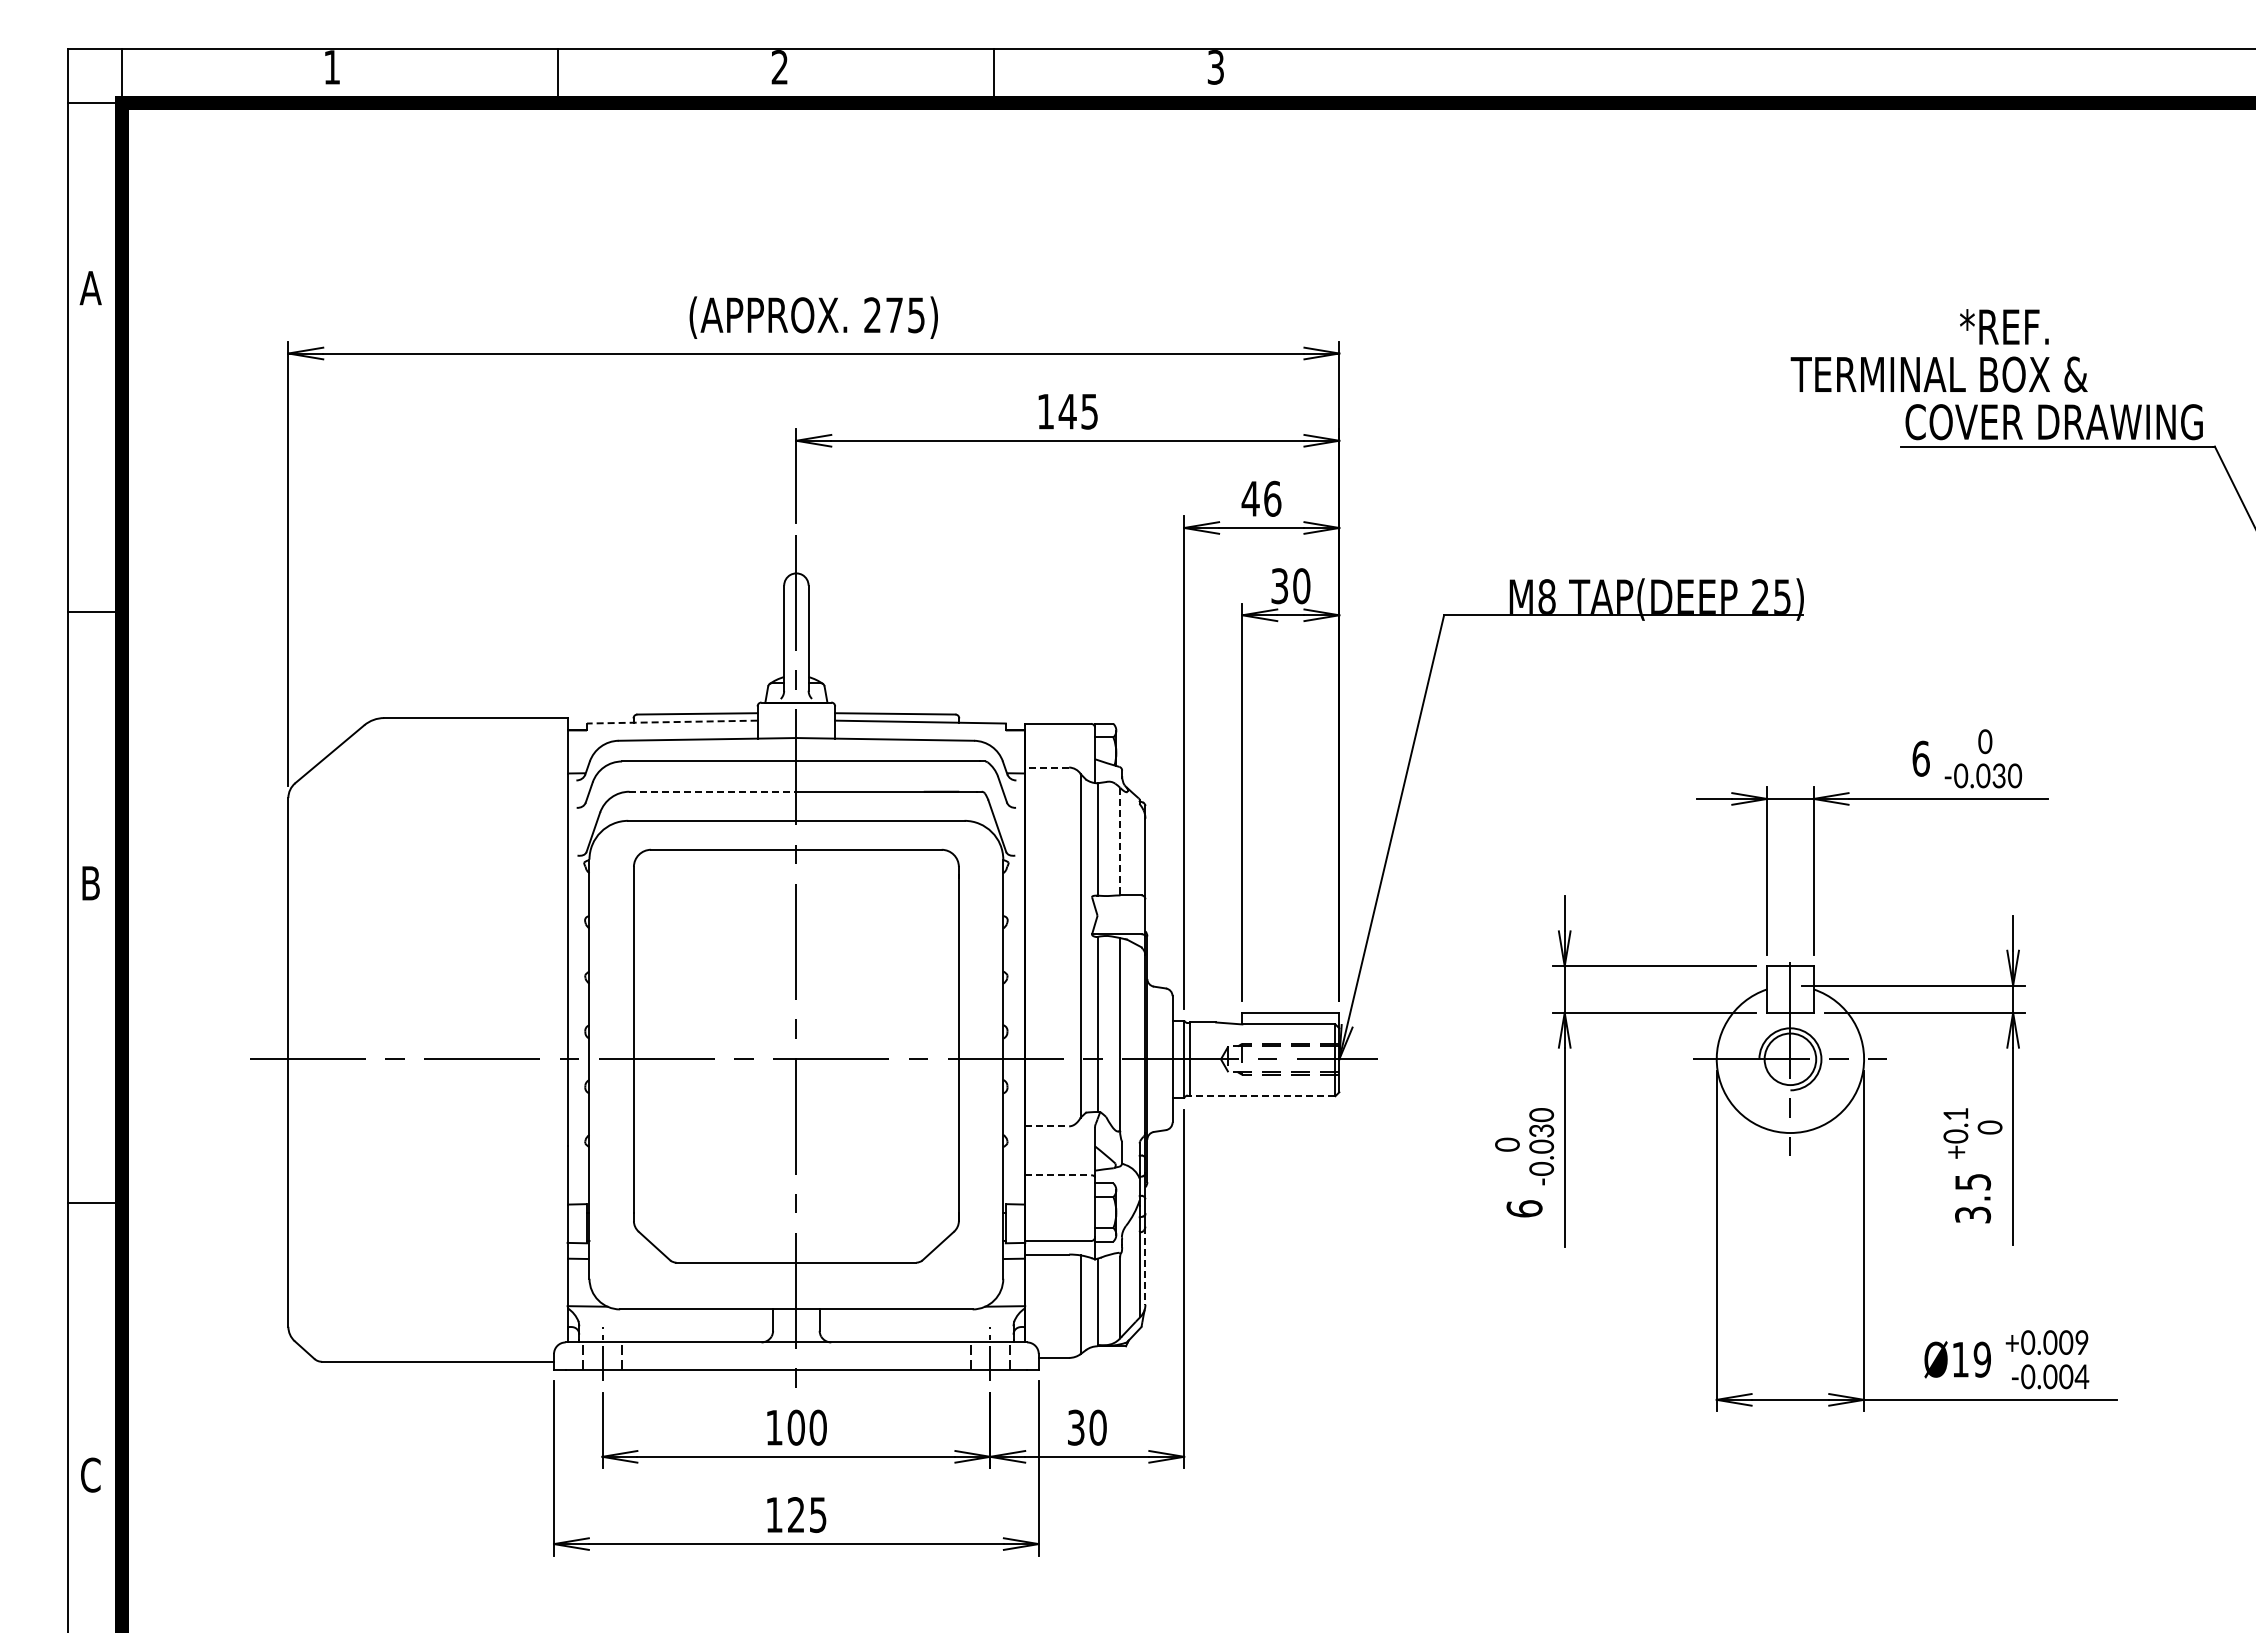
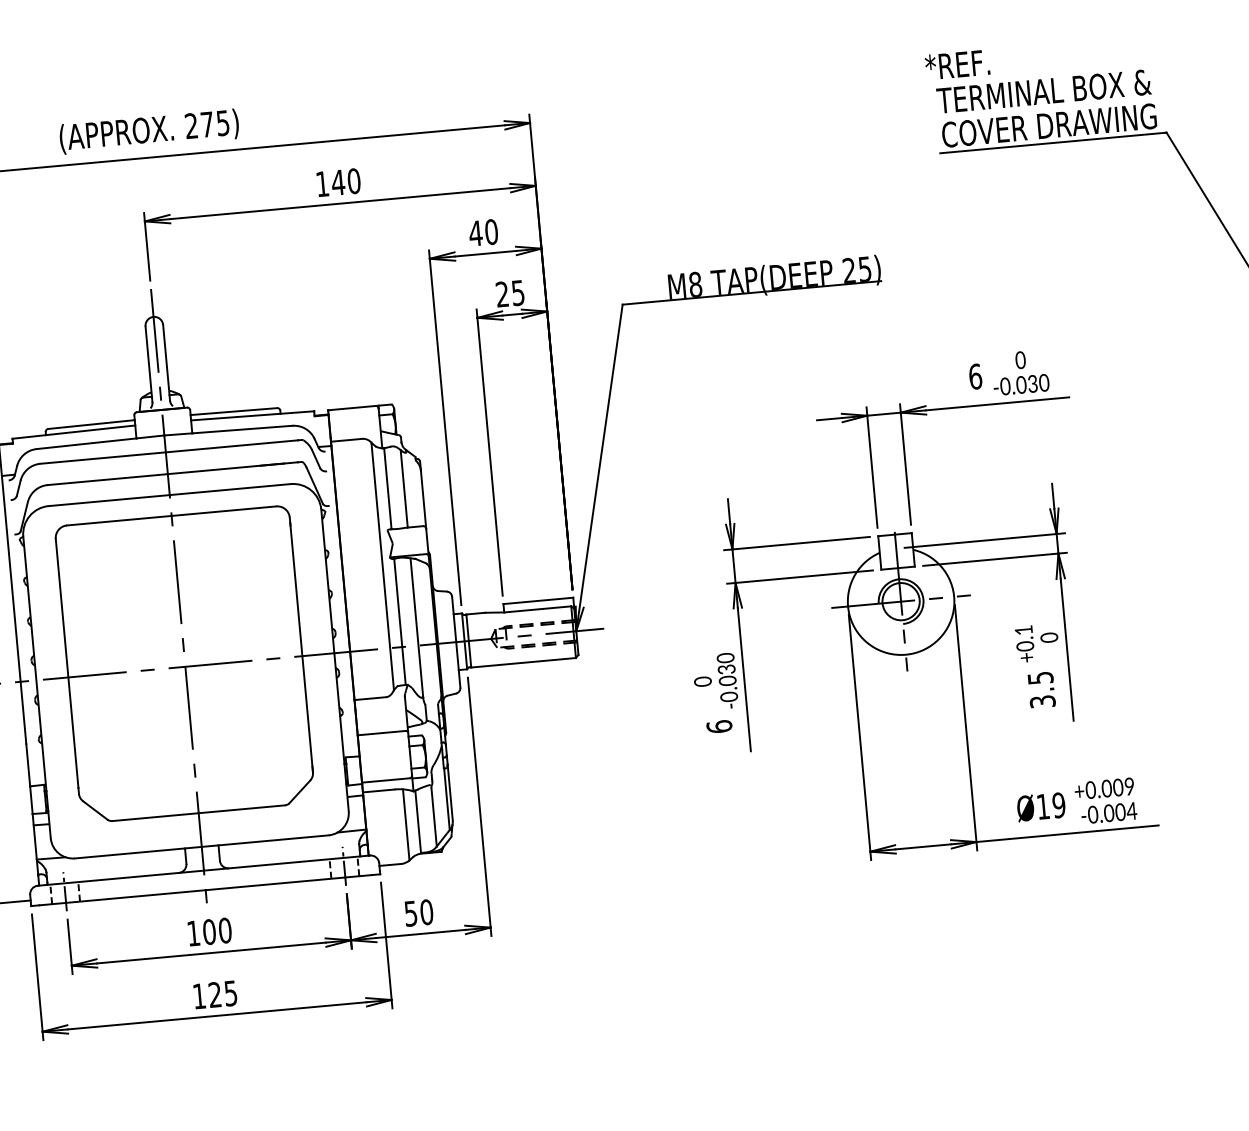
text: (2004, 326) -> (957, 64), moved
text: (1938, 374) -> (1043, 91), moved
text: (1089, 411) -> (353, 181), 145 -> 140
text: (1272, 498) -> (491, 231), 46 -> 40
text: (1290, 586) -> (510, 293), 30 -> 25
line: (671, 722) -> (73, 432), dashed -> solid
line: (1047, 767) -> (347, 440), dashed -> solid
line: (713, 791) -> (108, 479), dashed -> solid
line: (1120, 841) -> (404, 488), dashed -> solid
line: (1262, 1096) -> (523, 663), dashed -> solid
line: (1047, 1126) -> (370, 698), dashed -> solid
line: (1058, 1175) -> (381, 733), dashed -> solid
line: (1145, 1266) -> (450, 793), dashed -> solid
text: (1076, 1427) -> (411, 913), 30 -> 50

